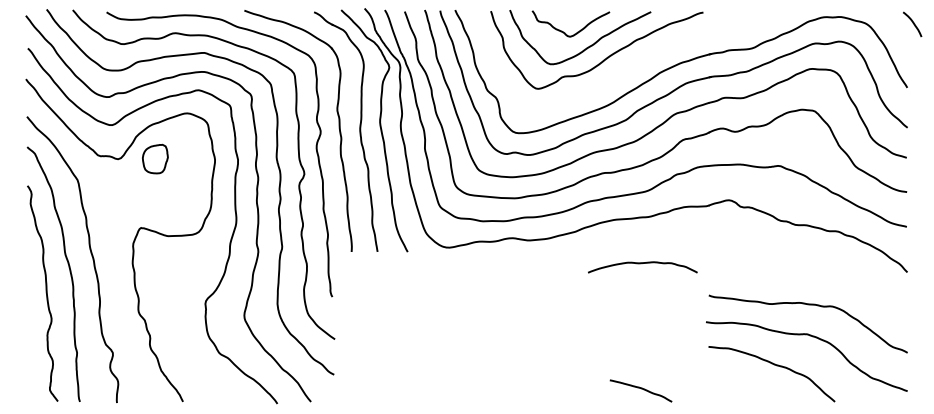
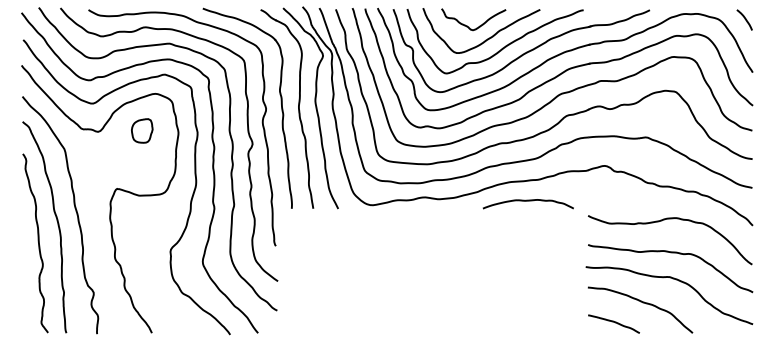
curve: (912, 23) -> (744, 19), moved
part: (628, 61) -> (521, 50), added
part: (155, 158) -> (142, 130), moved
curve: (641, 264) -> (527, 201), moved
curve: (799, 266) -> (663, 220), added
curve: (641, 389) -> (614, 322), moved

